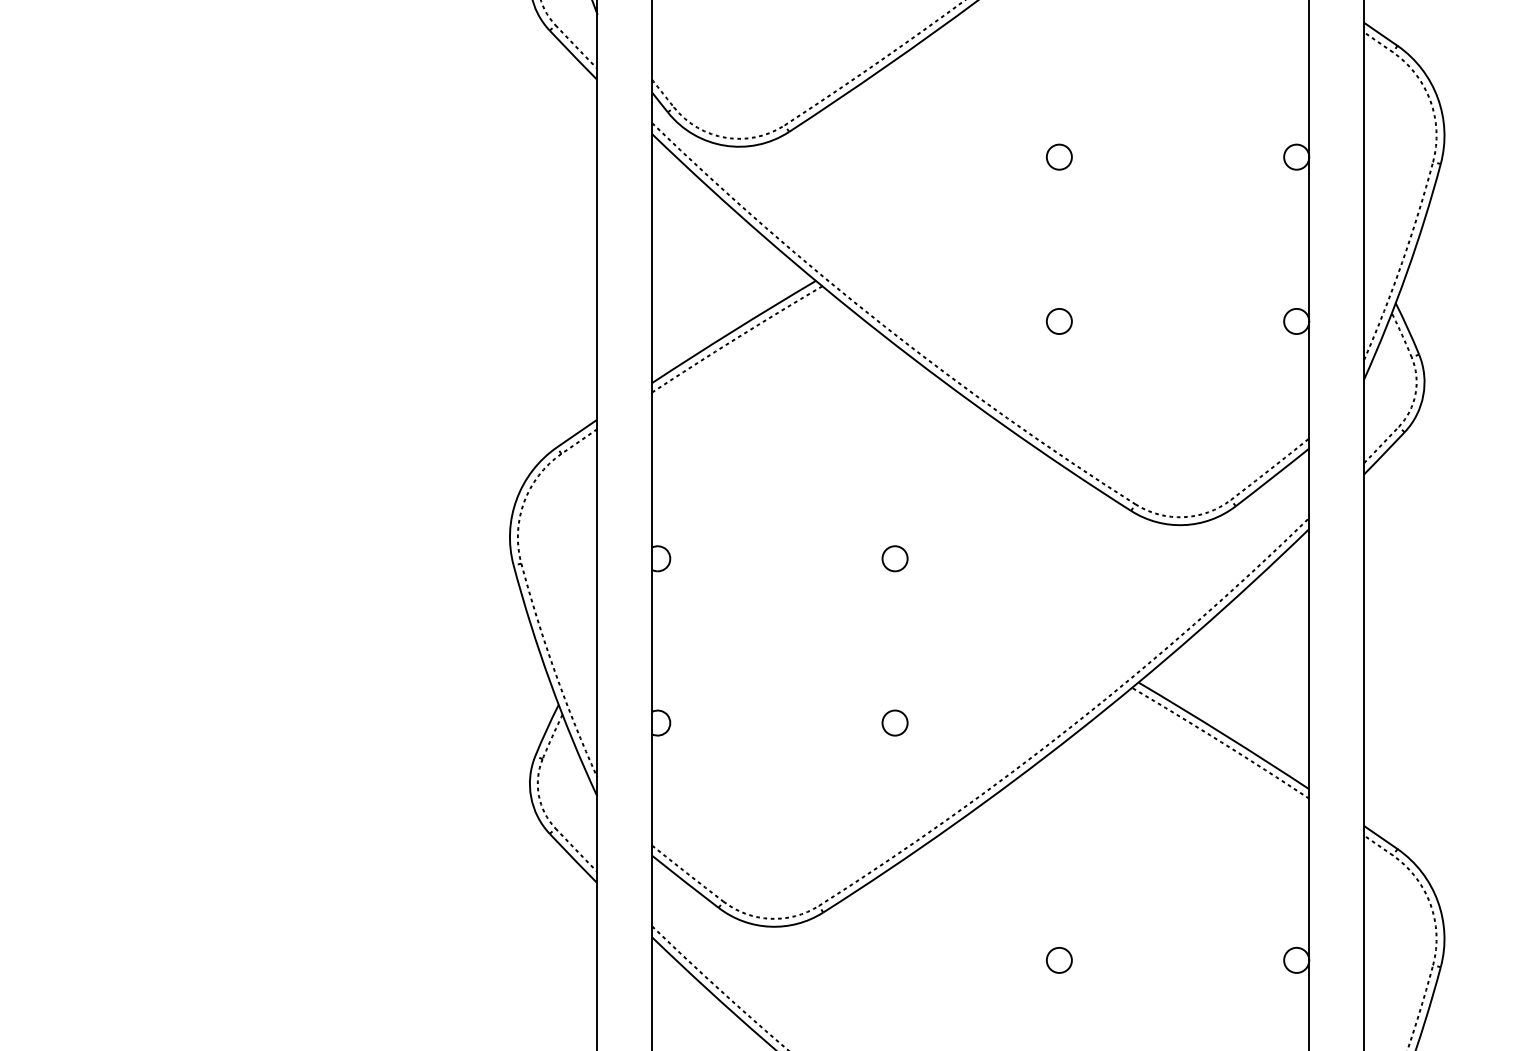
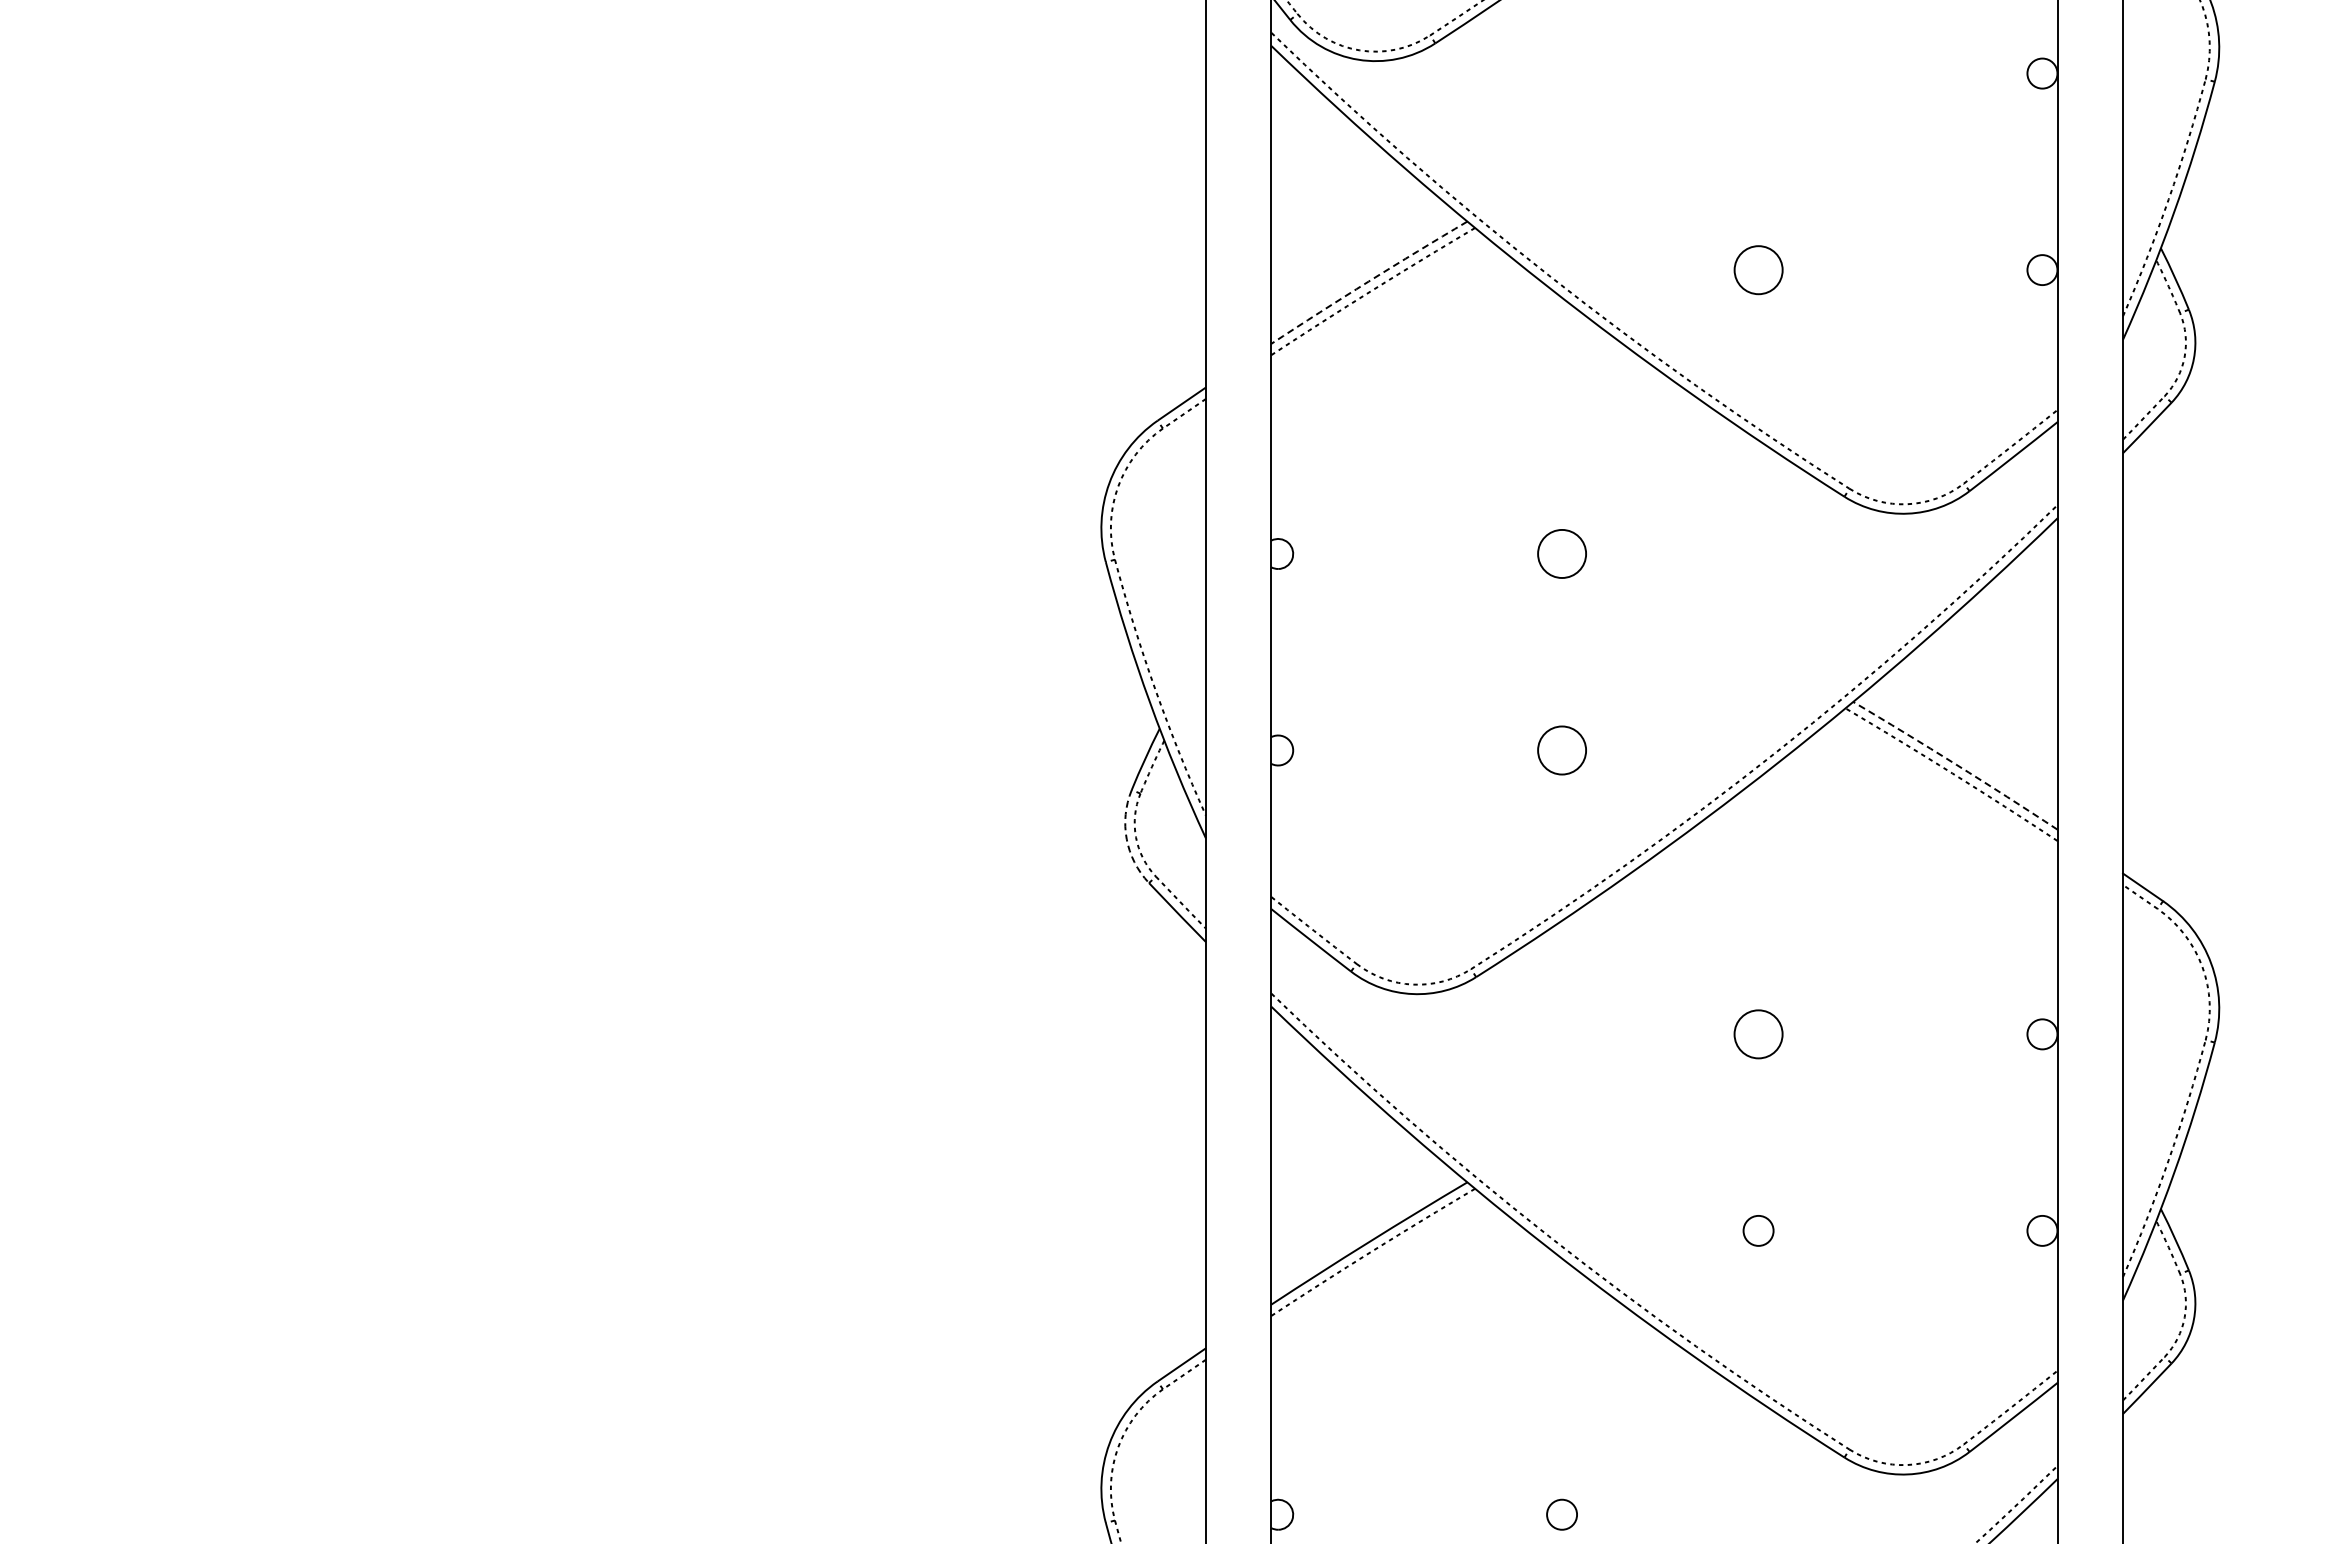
circle: (1059, 157) -> (1758, 73), removed
circle: (1059, 320) -> (1758, 269), size x1.6
arc: (733, 330) -> (1368, 281), solid -> dashed
circle: (894, 558) -> (1561, 553), size x1.6
circle: (894, 723) -> (1561, 750), size x1.6
arc: (1224, 734) -> (1956, 764), solid -> dashed
arc: (530, 797) -> (1126, 839), solid -> dashed
circle: (1059, 960) -> (1758, 1034), size x1.6

